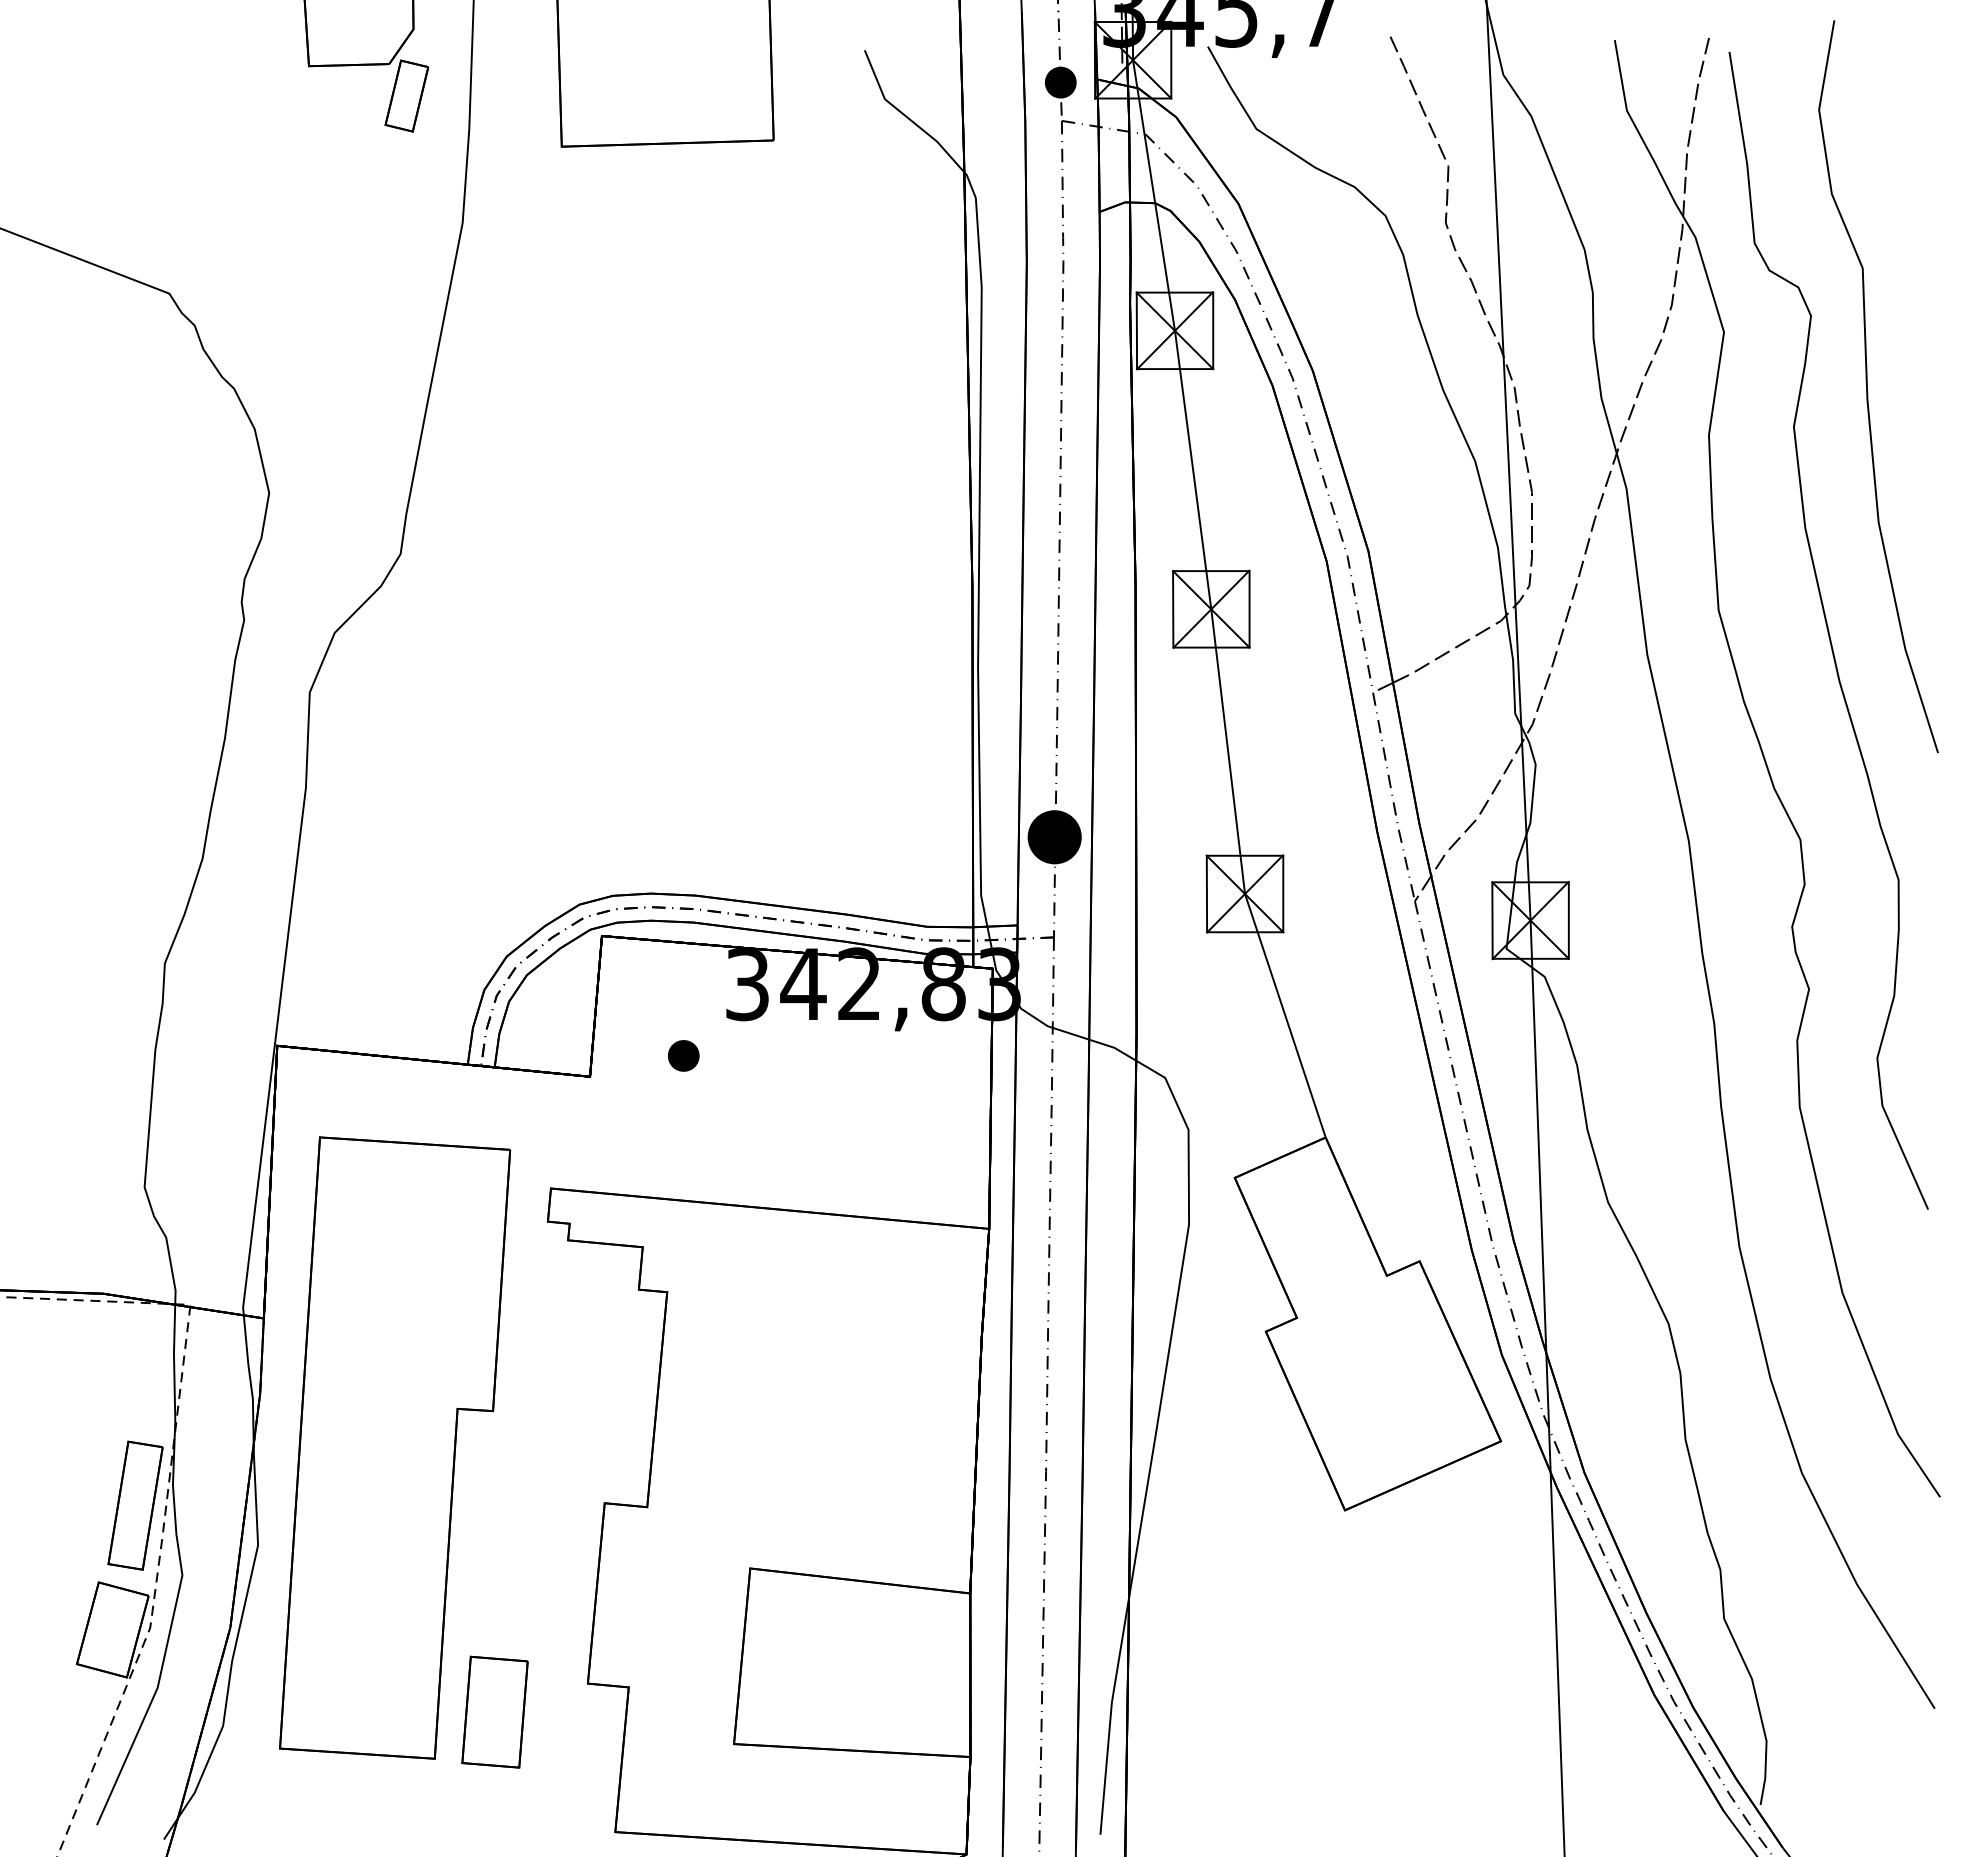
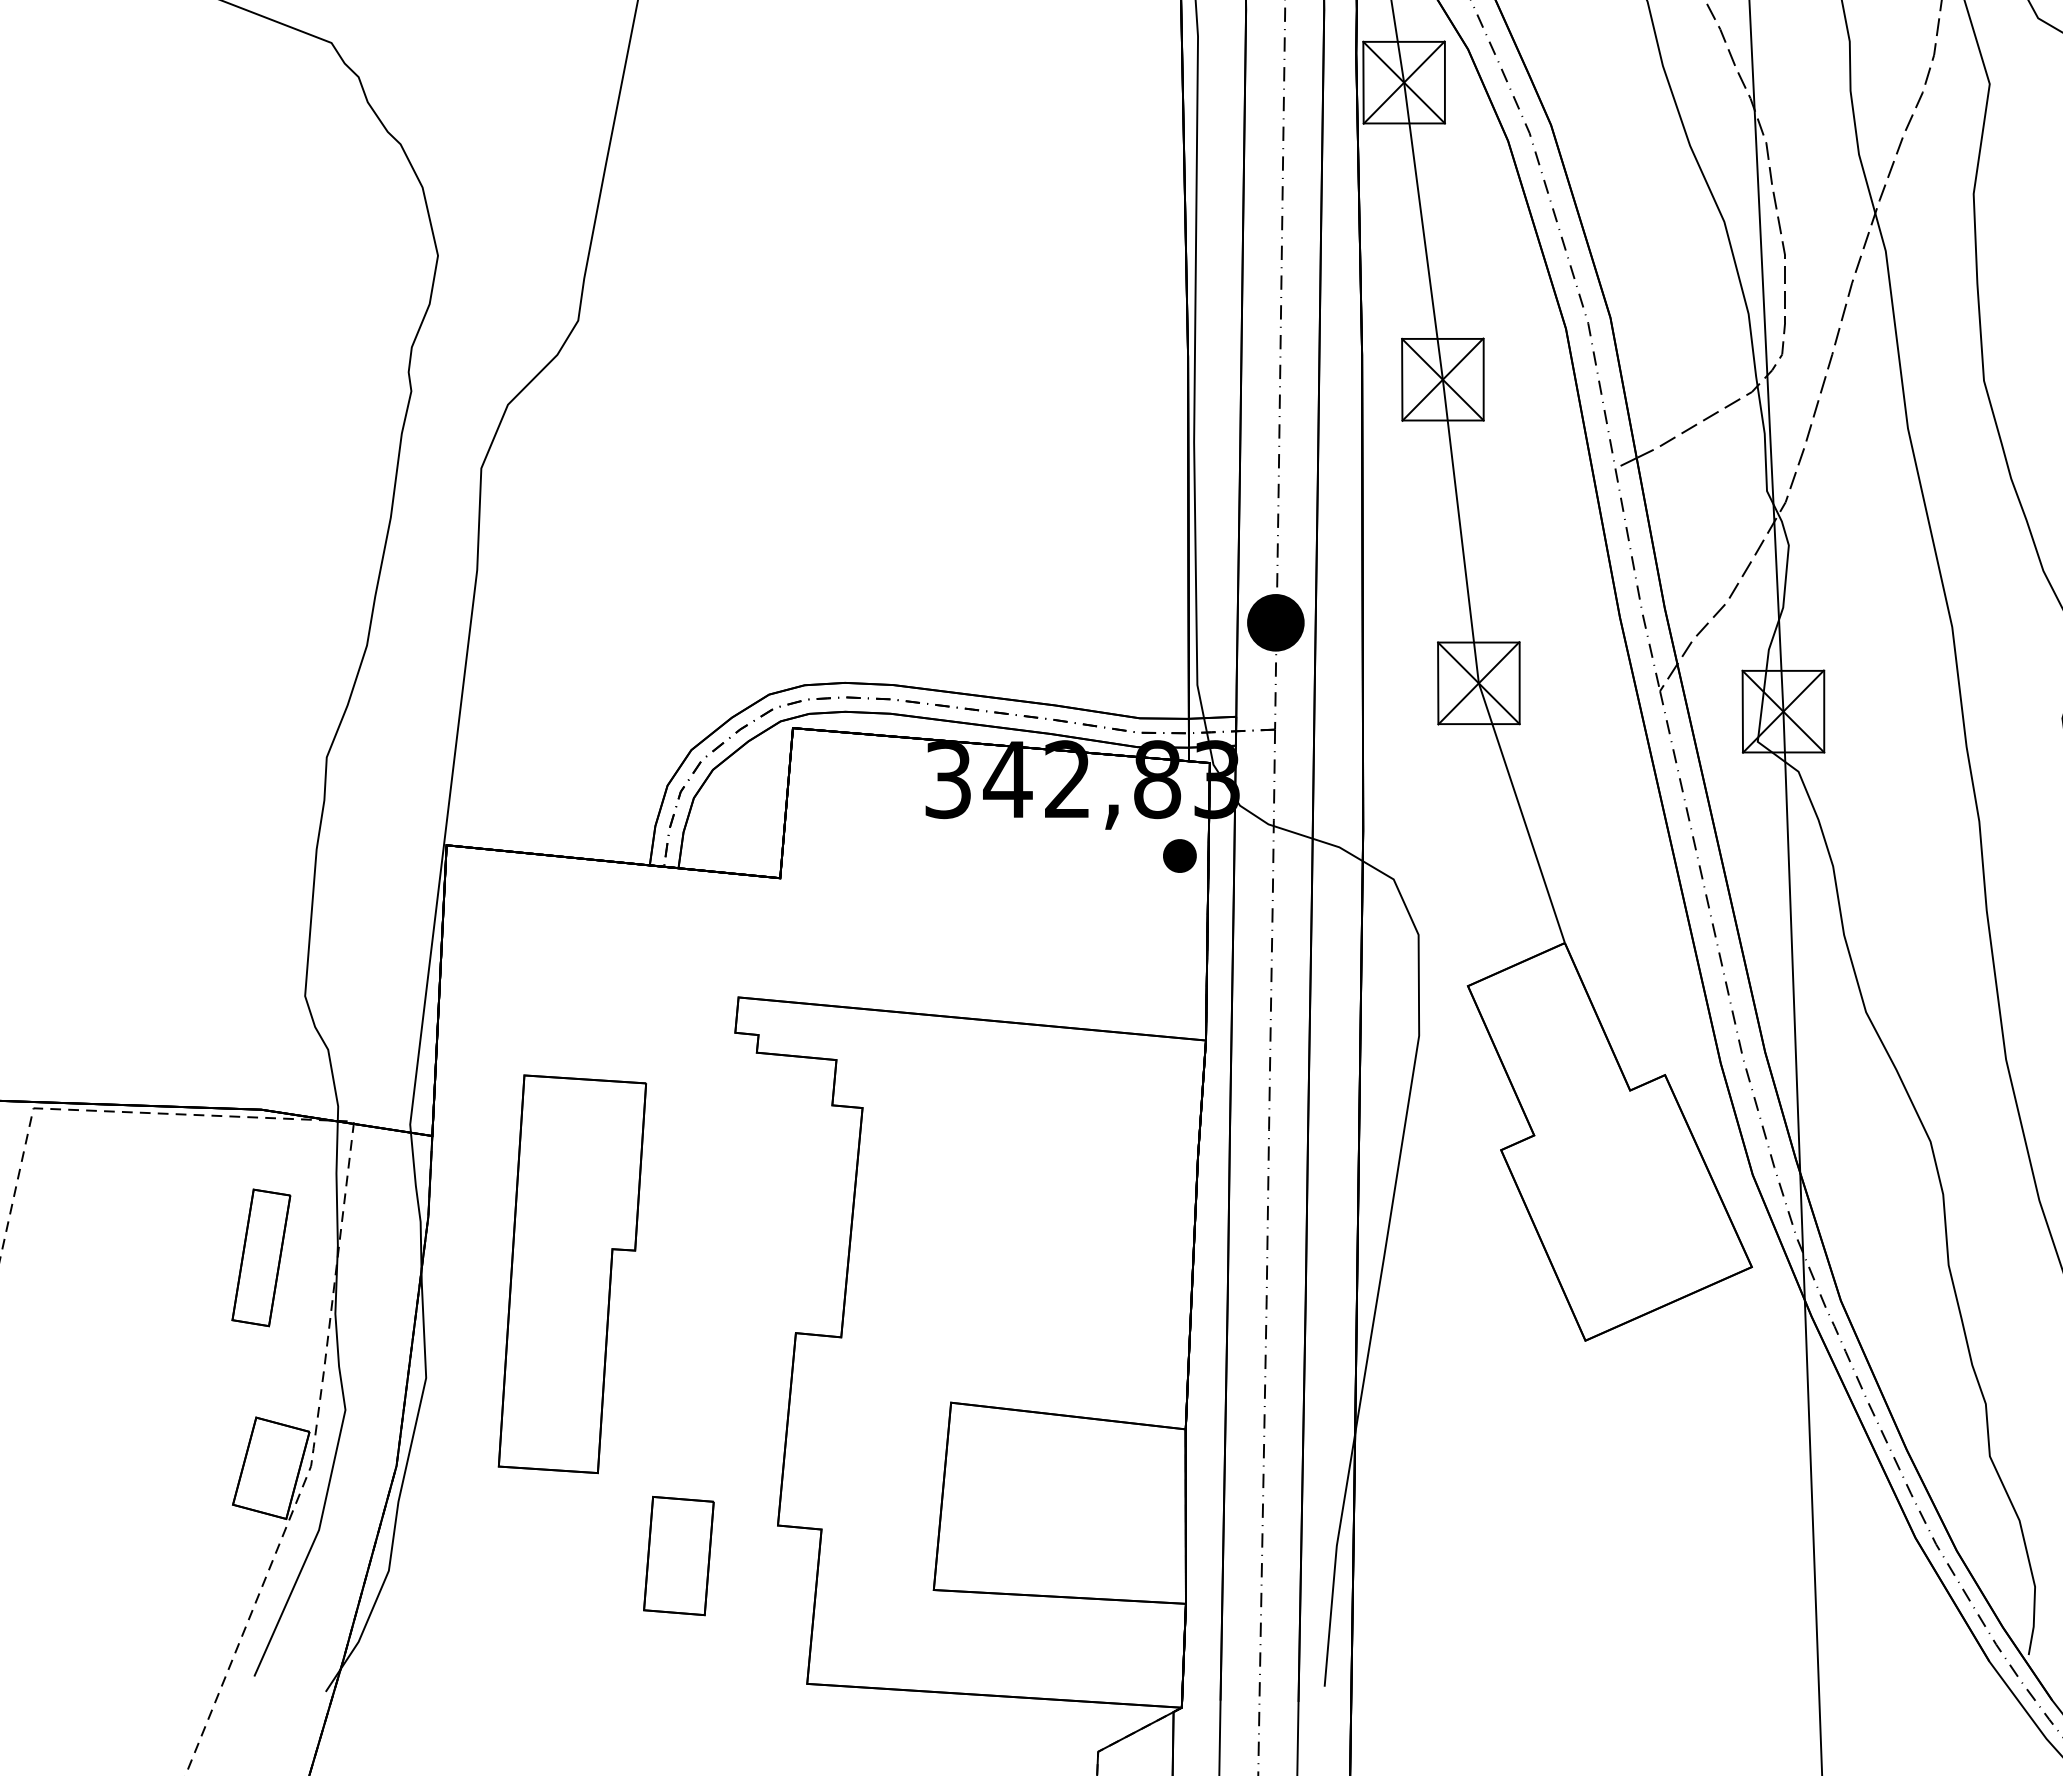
part: (683, 1055) -> (1179, 855), moved
part: (395, 1447) -> (572, 1273), size x0.6
part: (135, 1505) -> (261, 1257), moved

